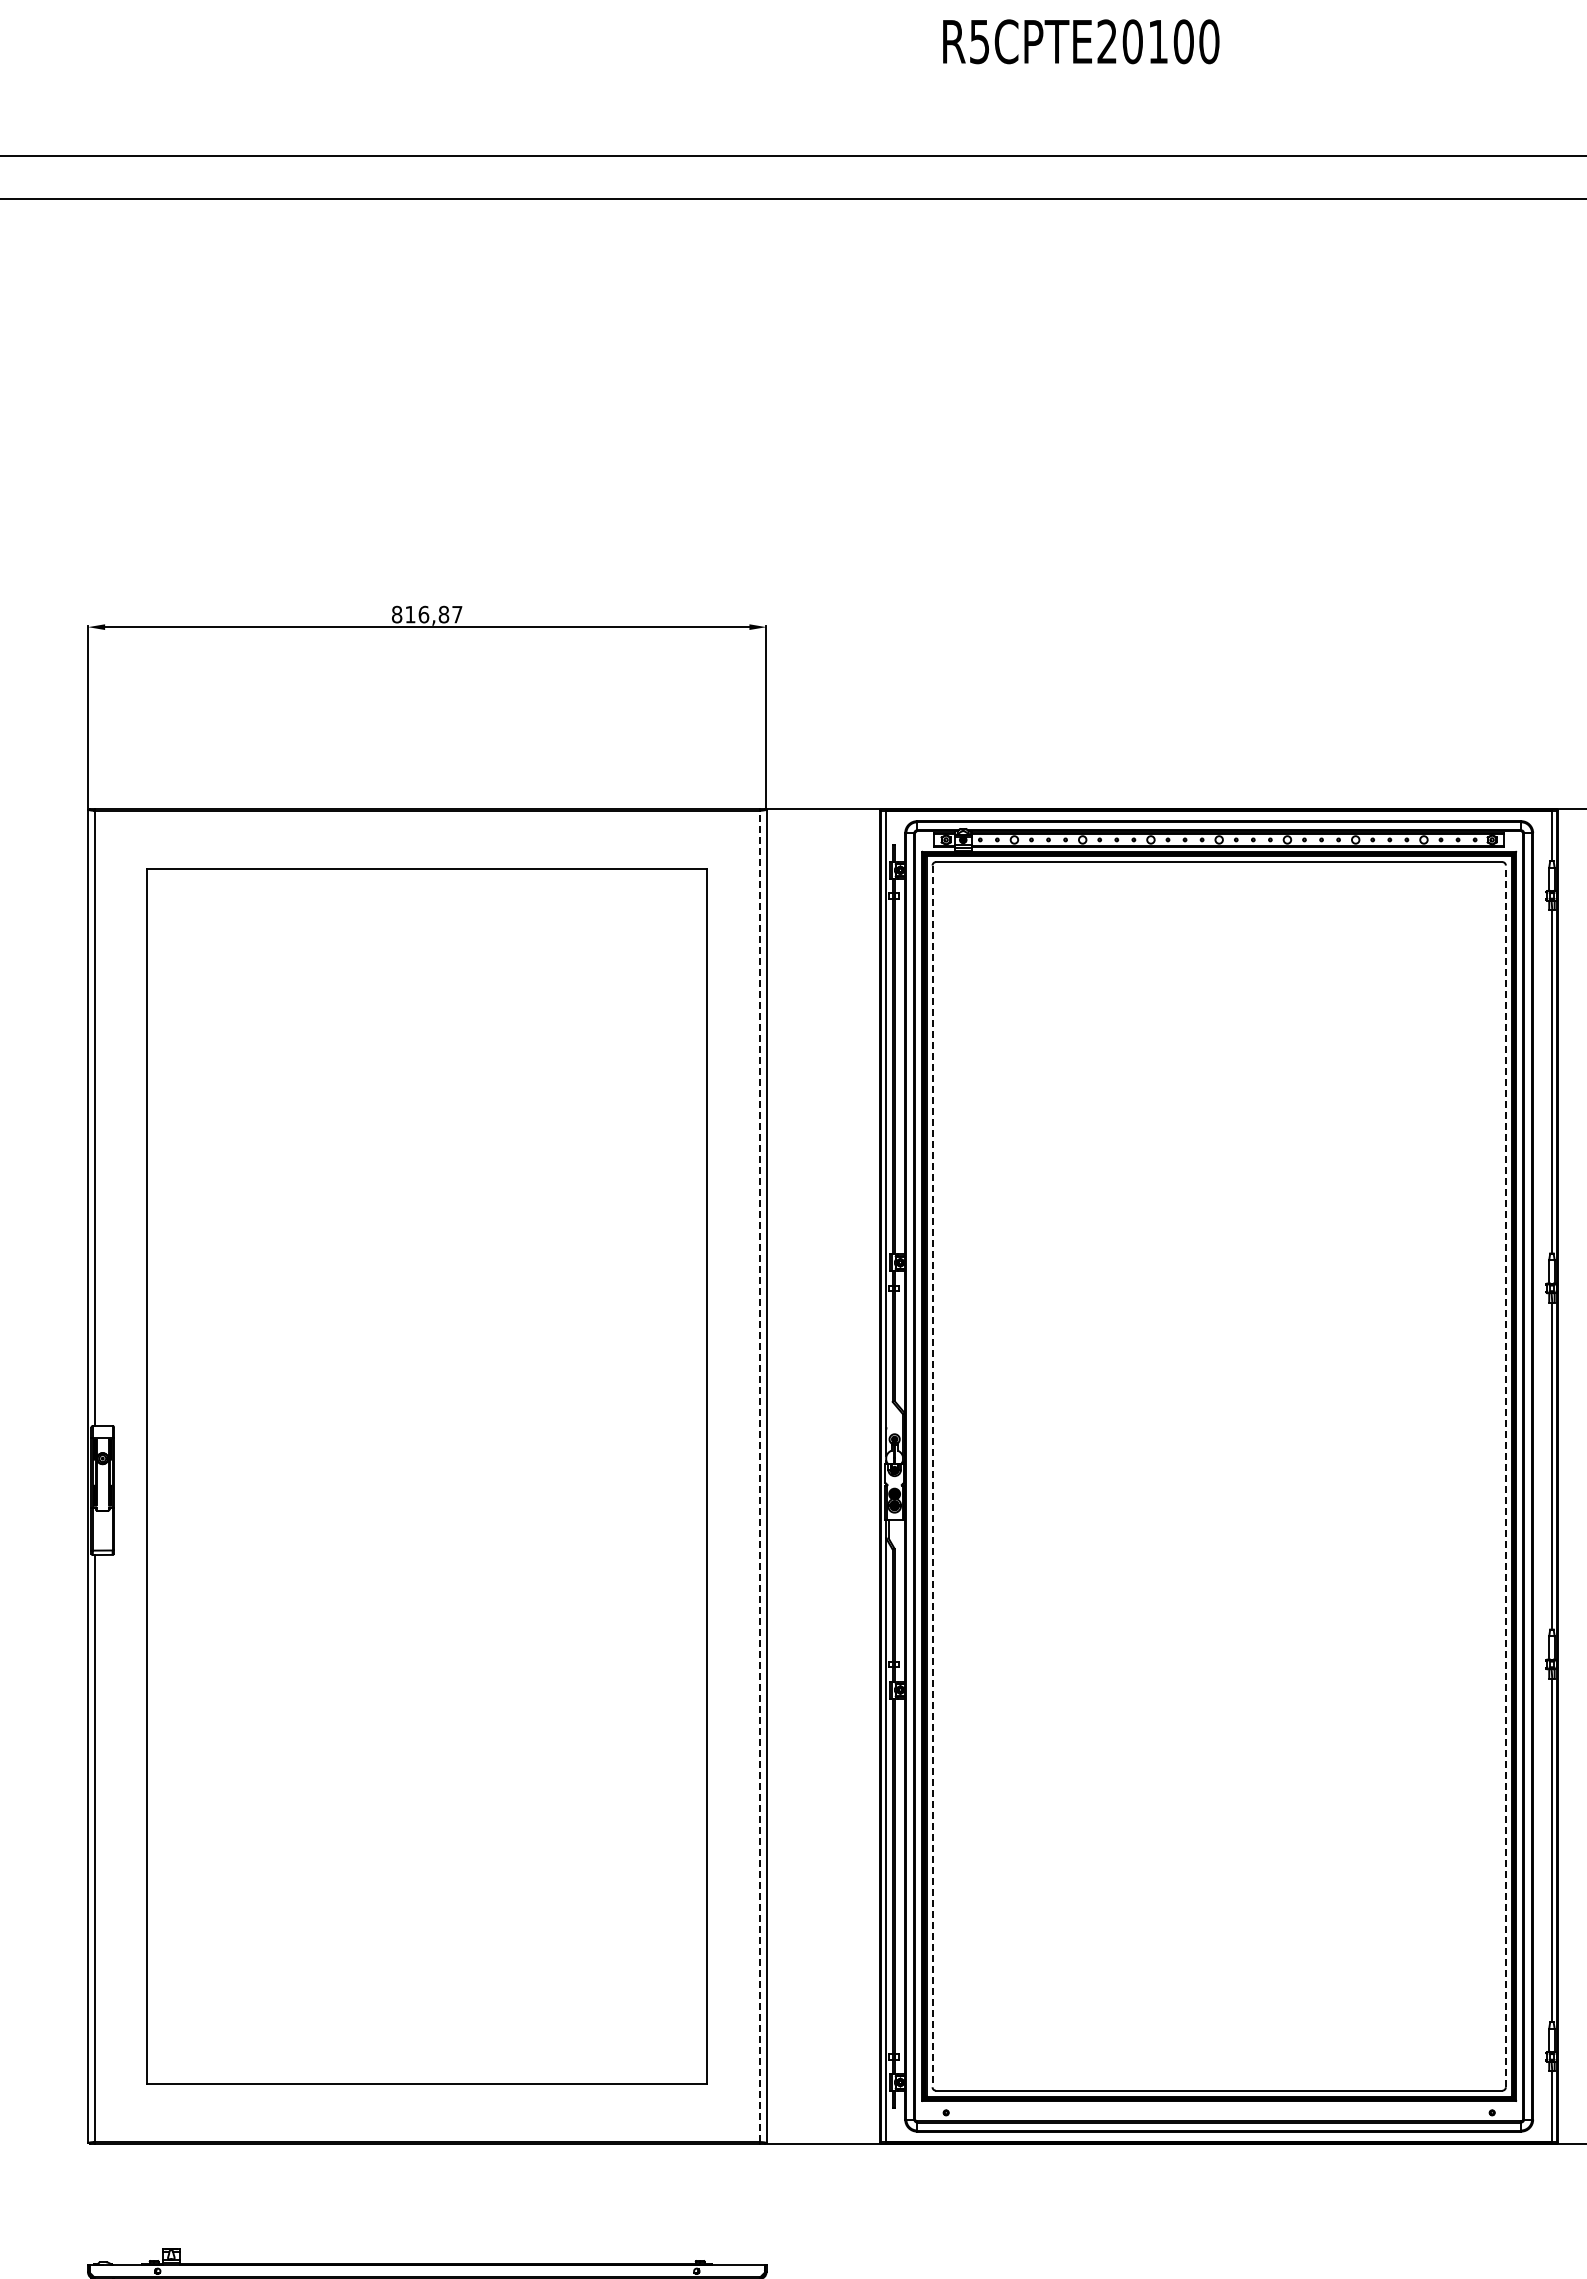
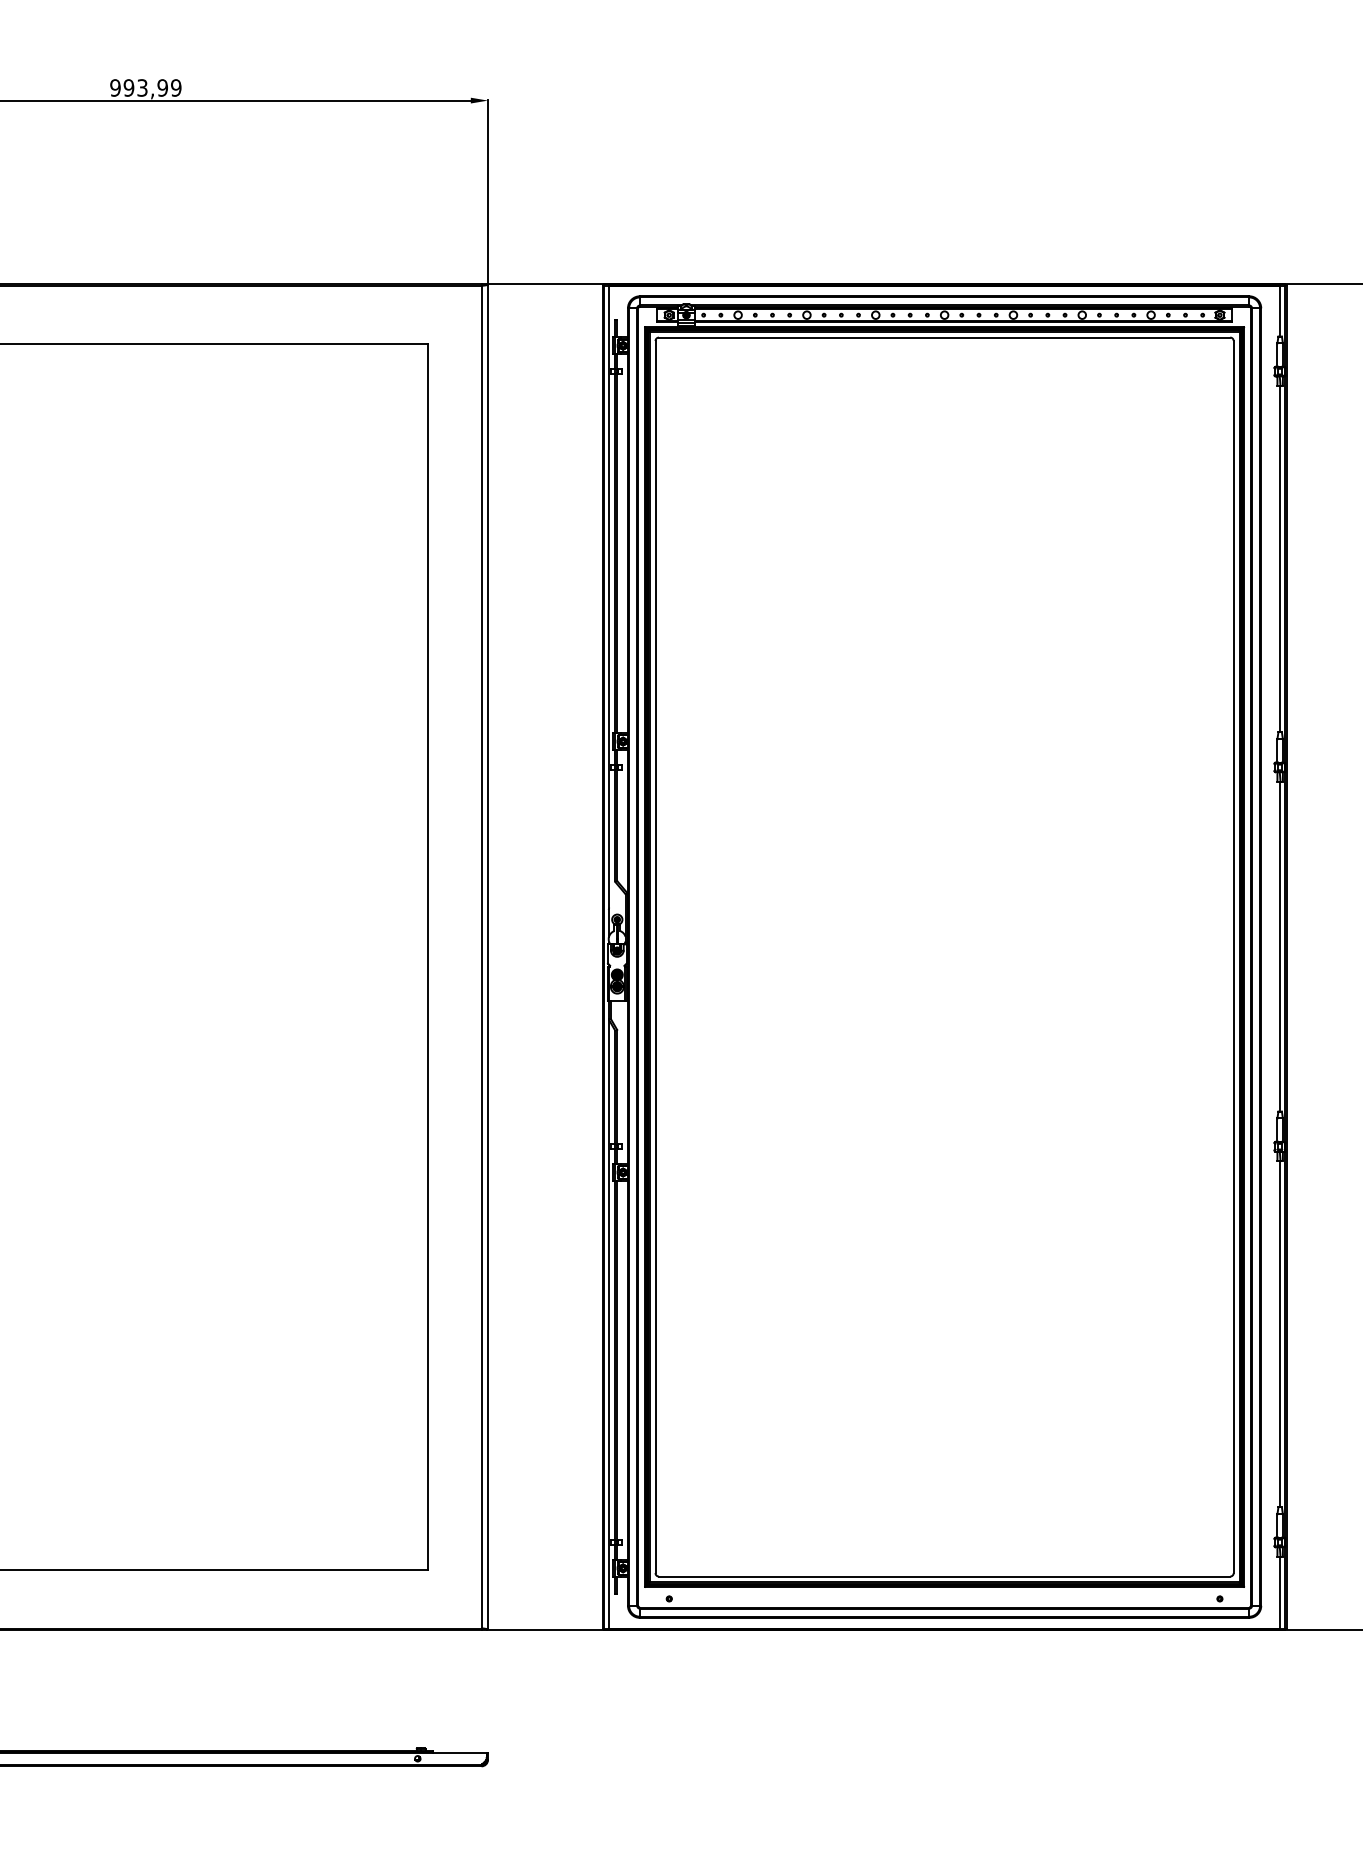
text: (426, 614) -> (145, 87), 816,87 -> 993,99
line: (760, 1476) -> (482, 957), dashed -> solid
line: (932, 1476) -> (655, 957), dashed -> solid
line: (1505, 1476) -> (1233, 957), dashed -> solid

